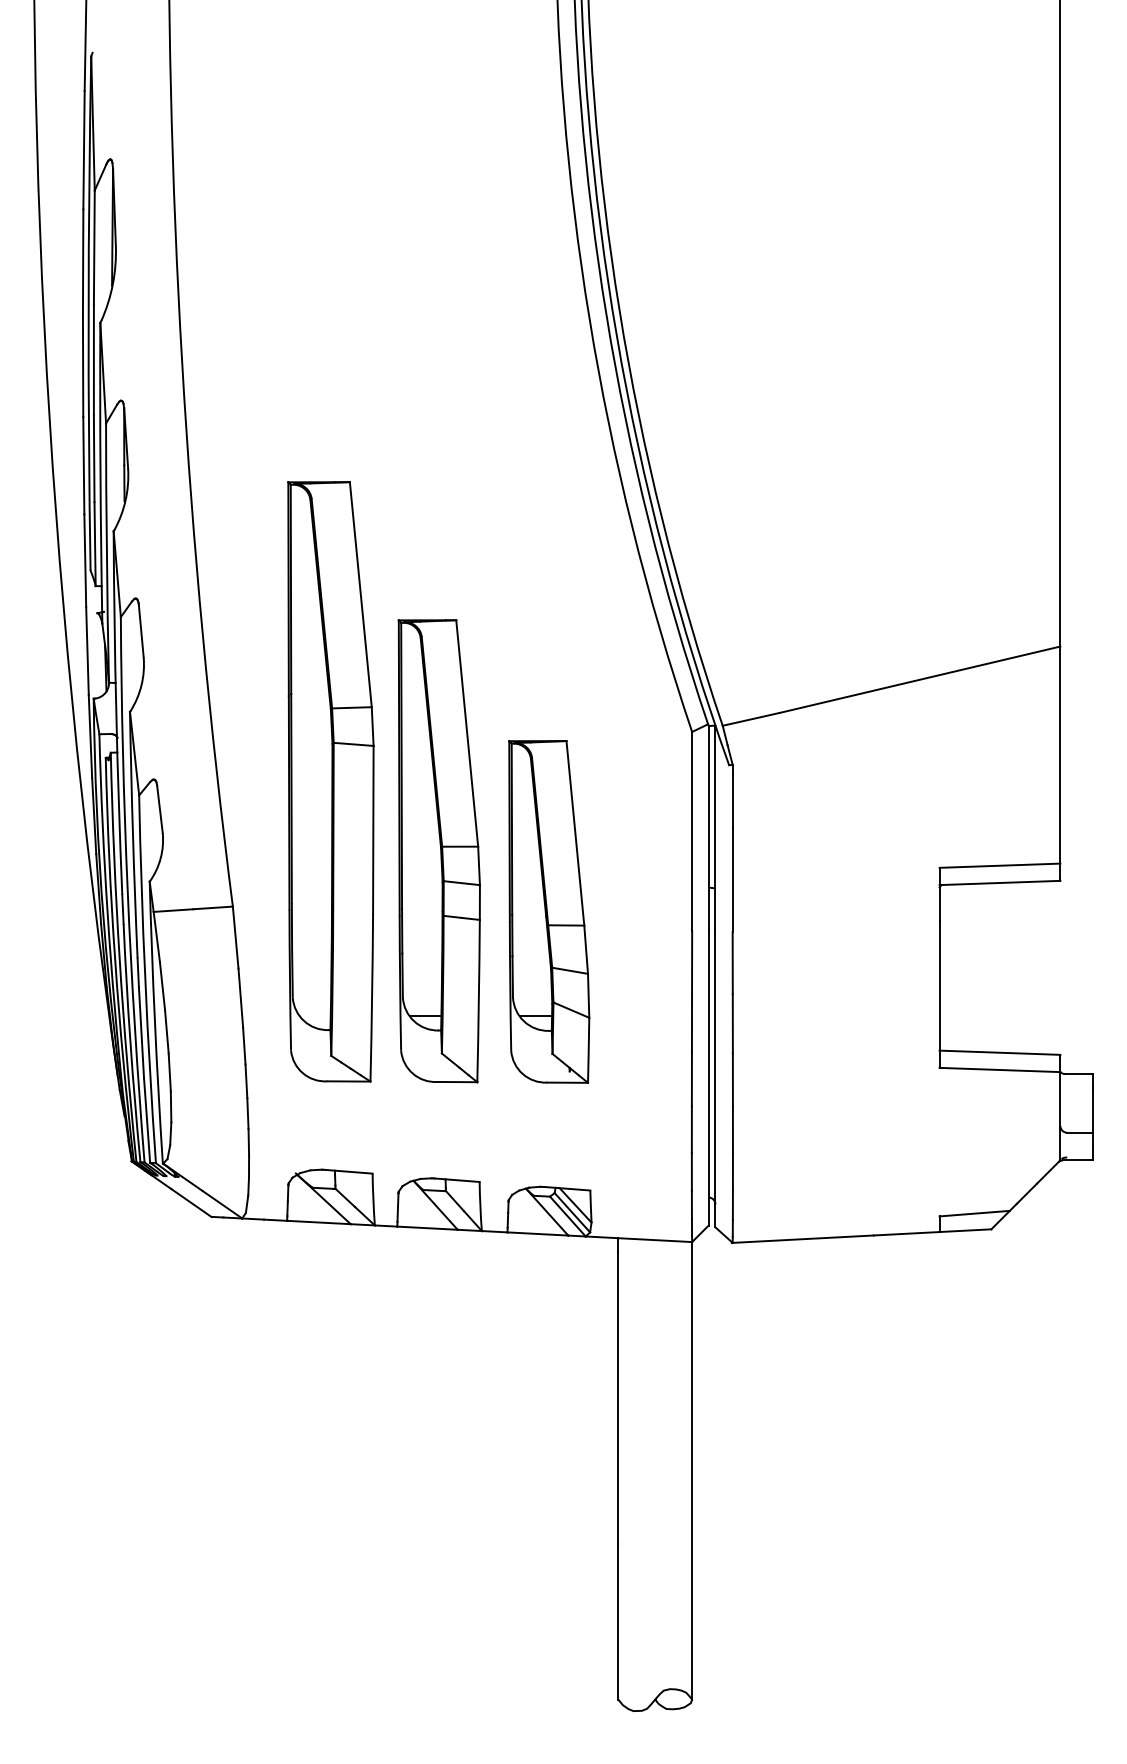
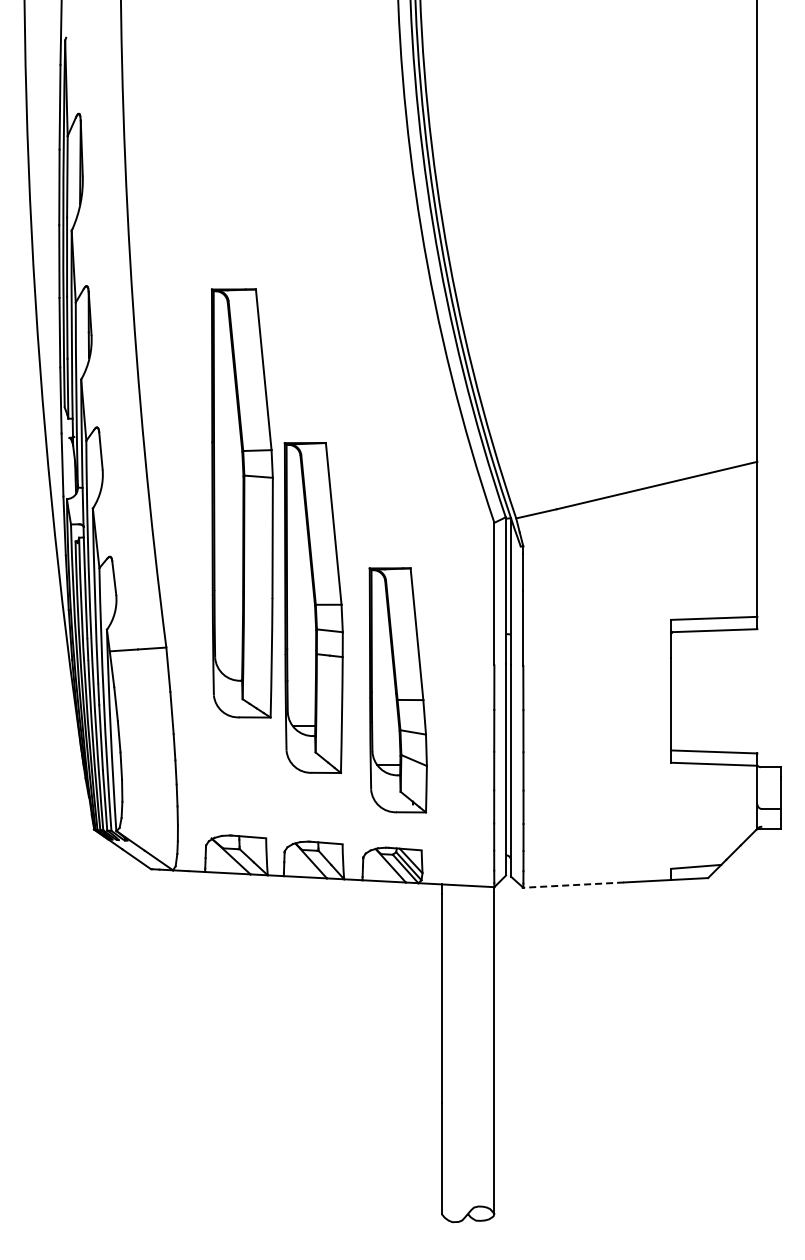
part: (329, 781) -> (241, 503), moved
part: (548, 912) -> (397, 690), moved
line: (802, 1239) -> (573, 885), solid -> dashed

